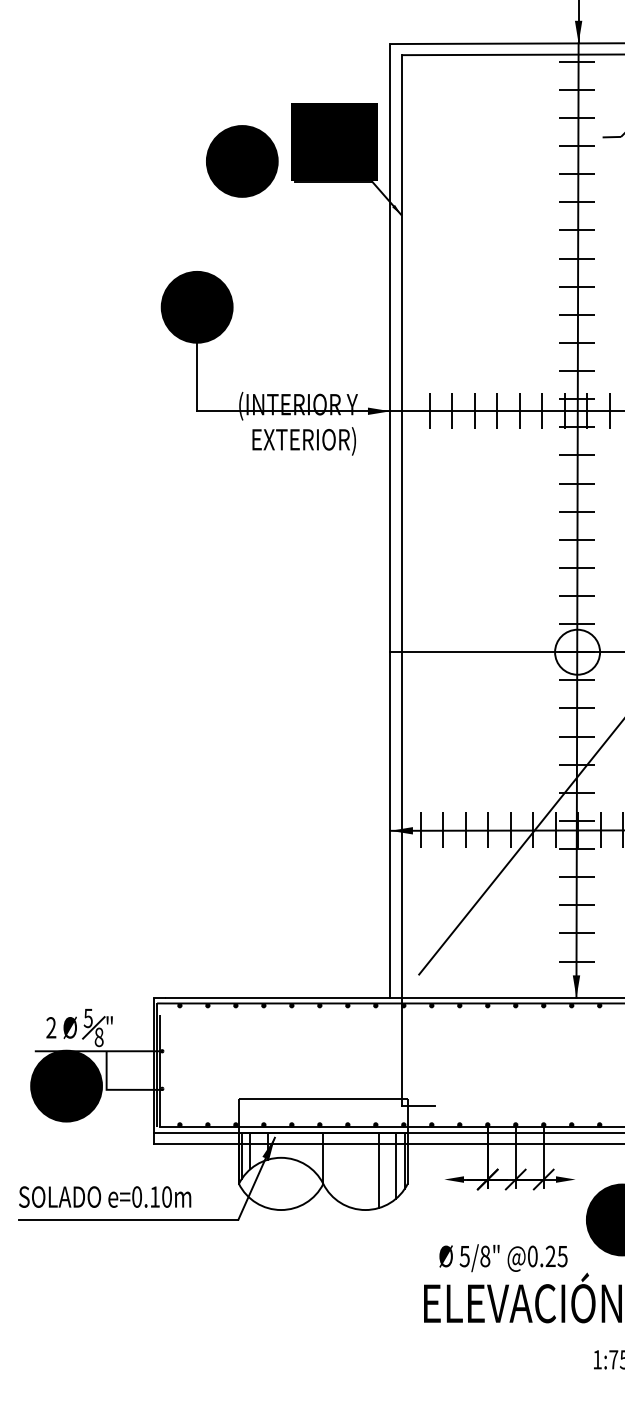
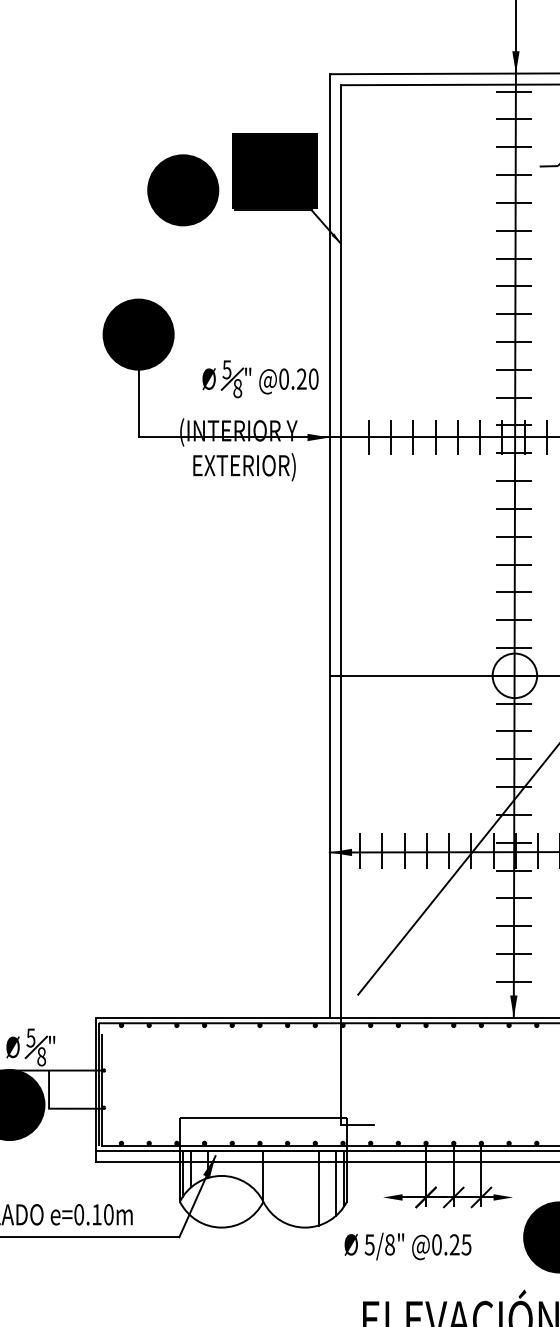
part: (320, 352) -> (260, 379), added
text: (503, 1258) -> (408, 1246), moved

